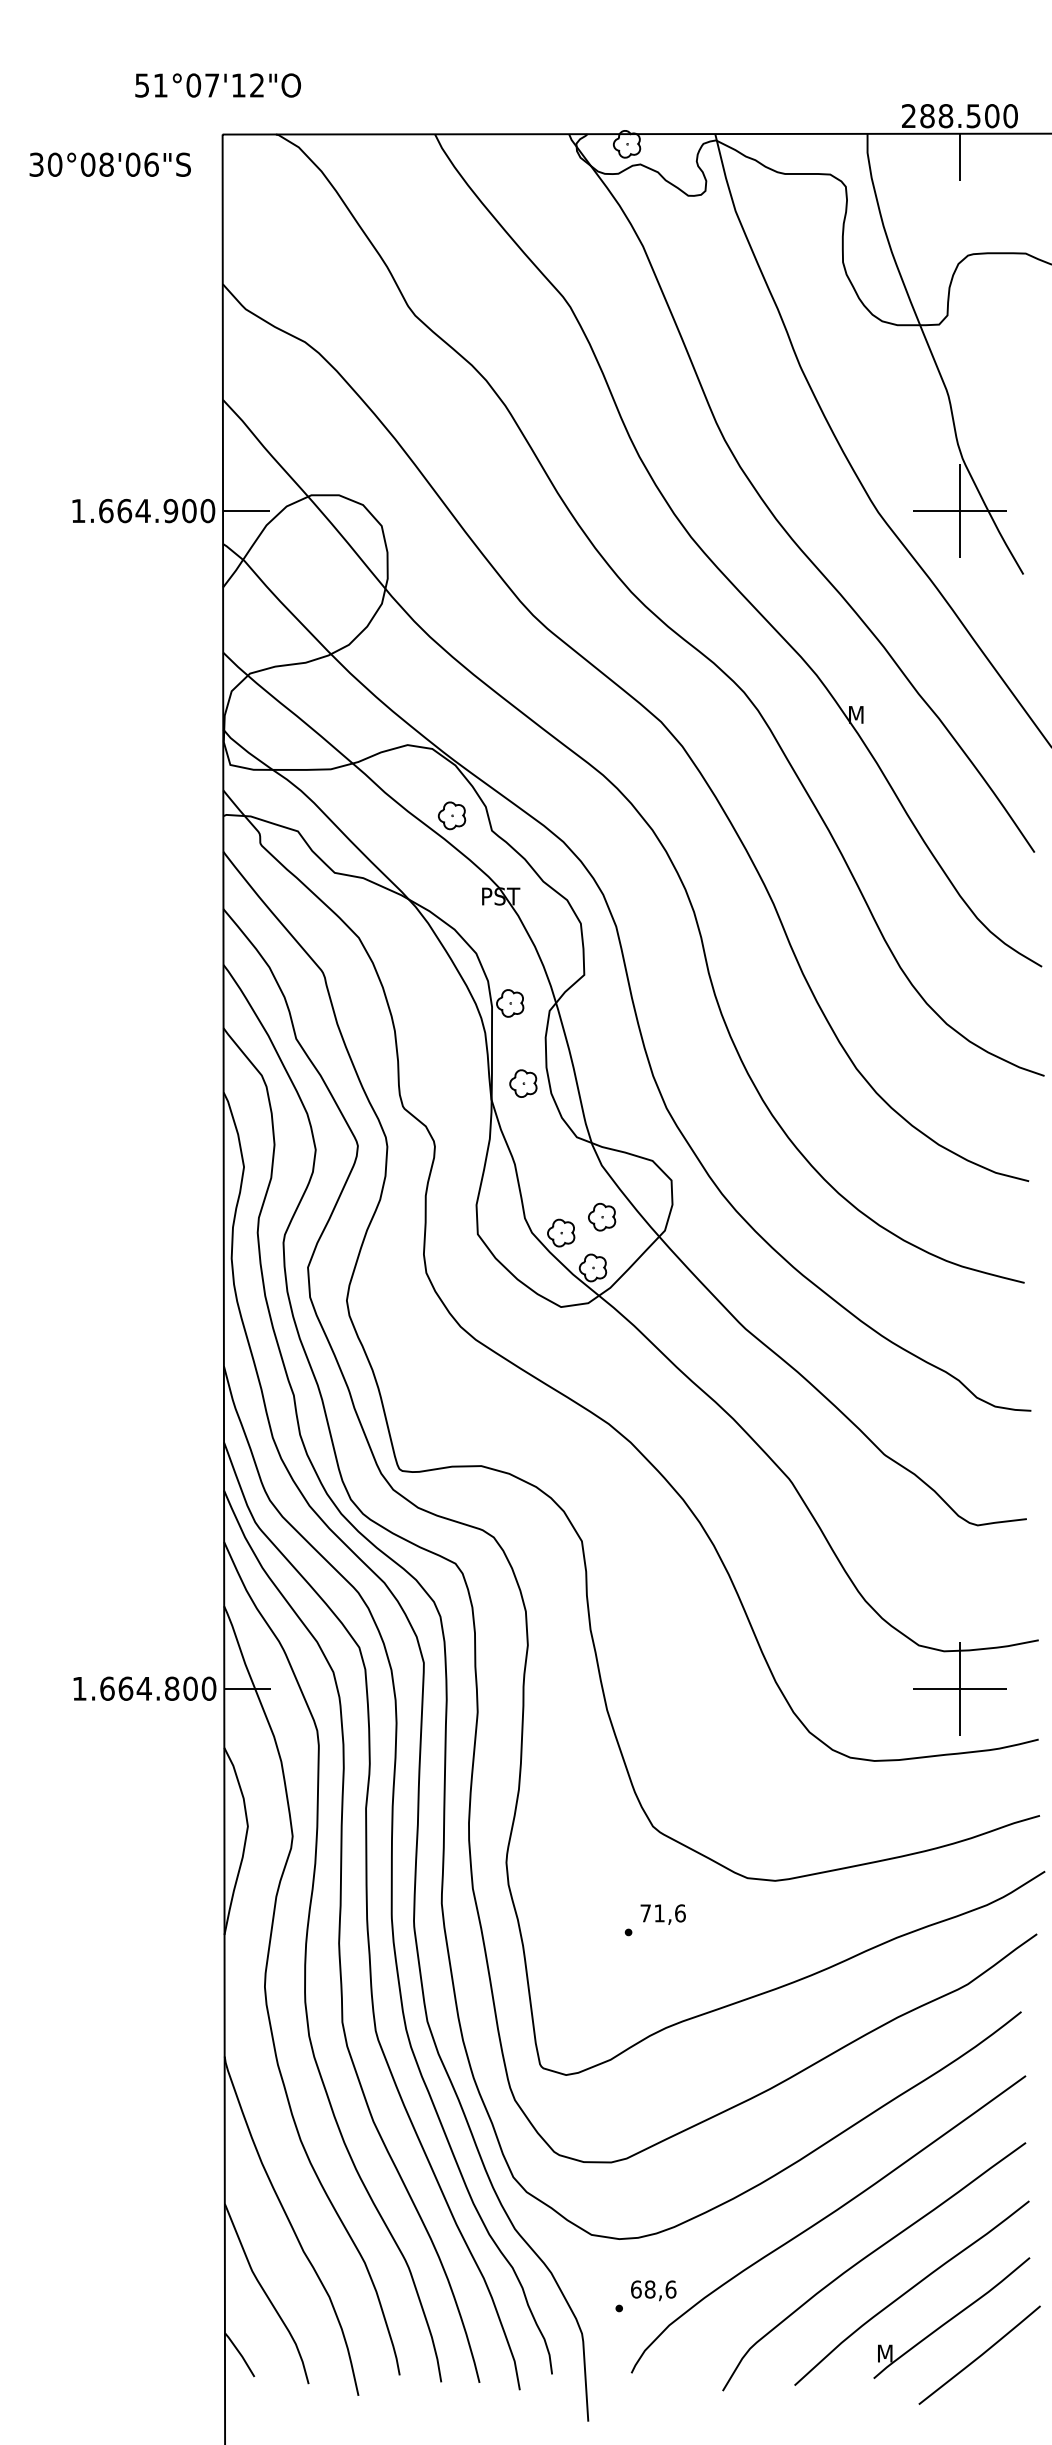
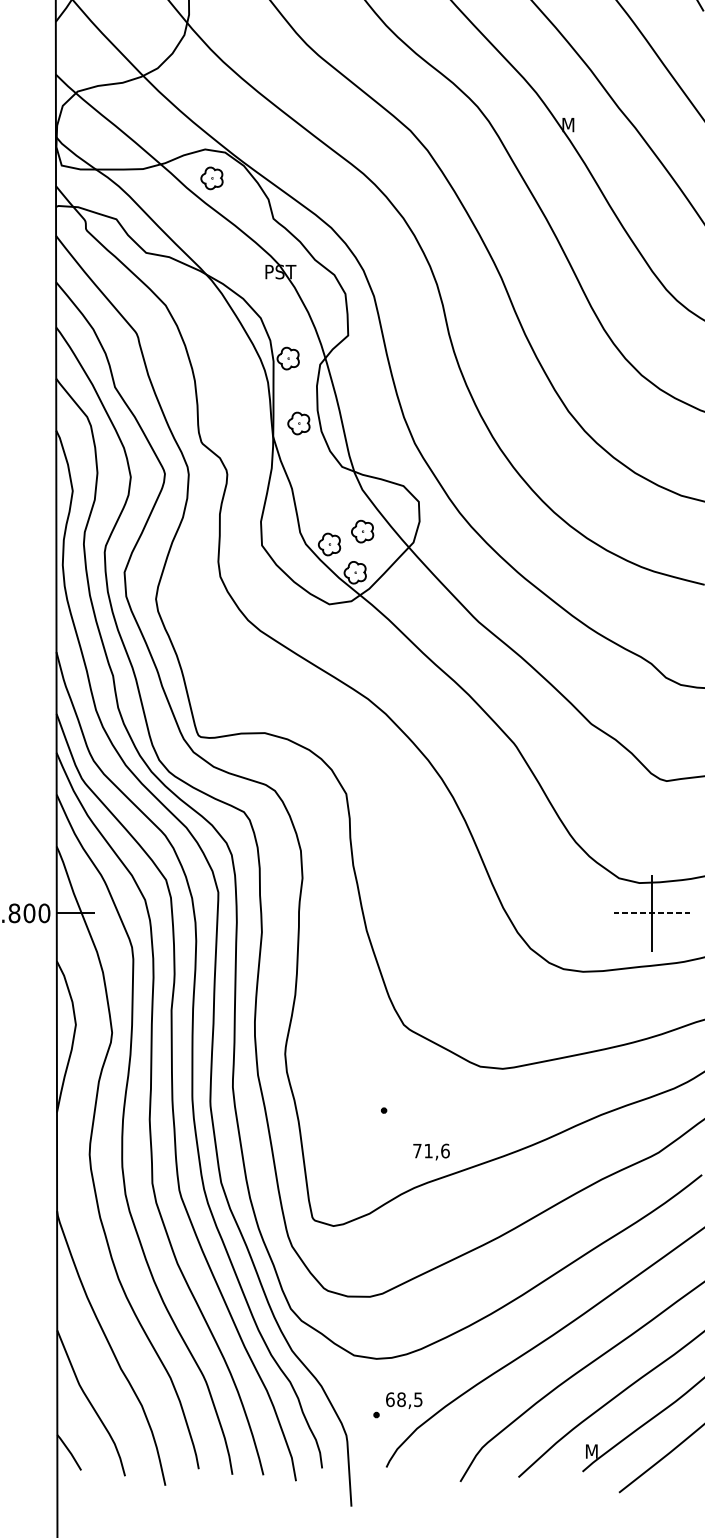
part: (452, 815) -> (212, 178), moved
line: (959, 1688) -> (651, 913), solid -> dashed
text: (662, 1914) -> (430, 1151), moved
text: (670, 2289) -> (418, 1399), 68,6 -> 68,5

